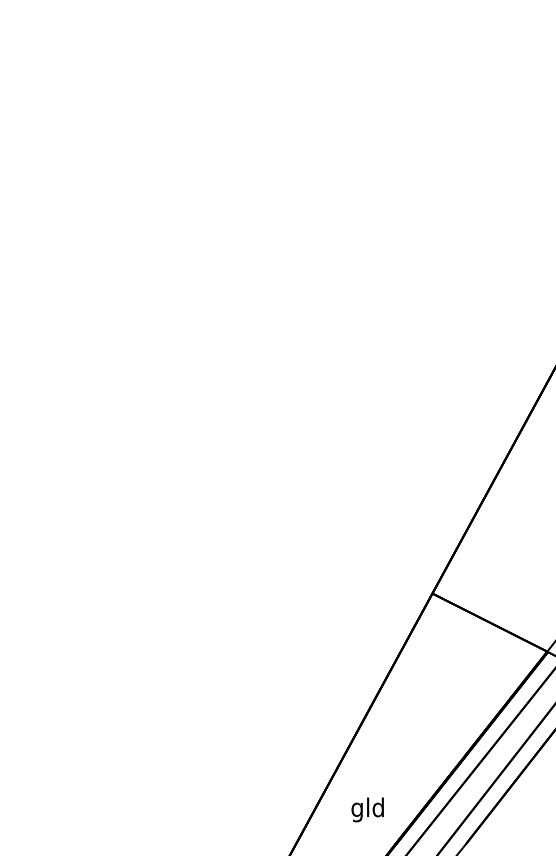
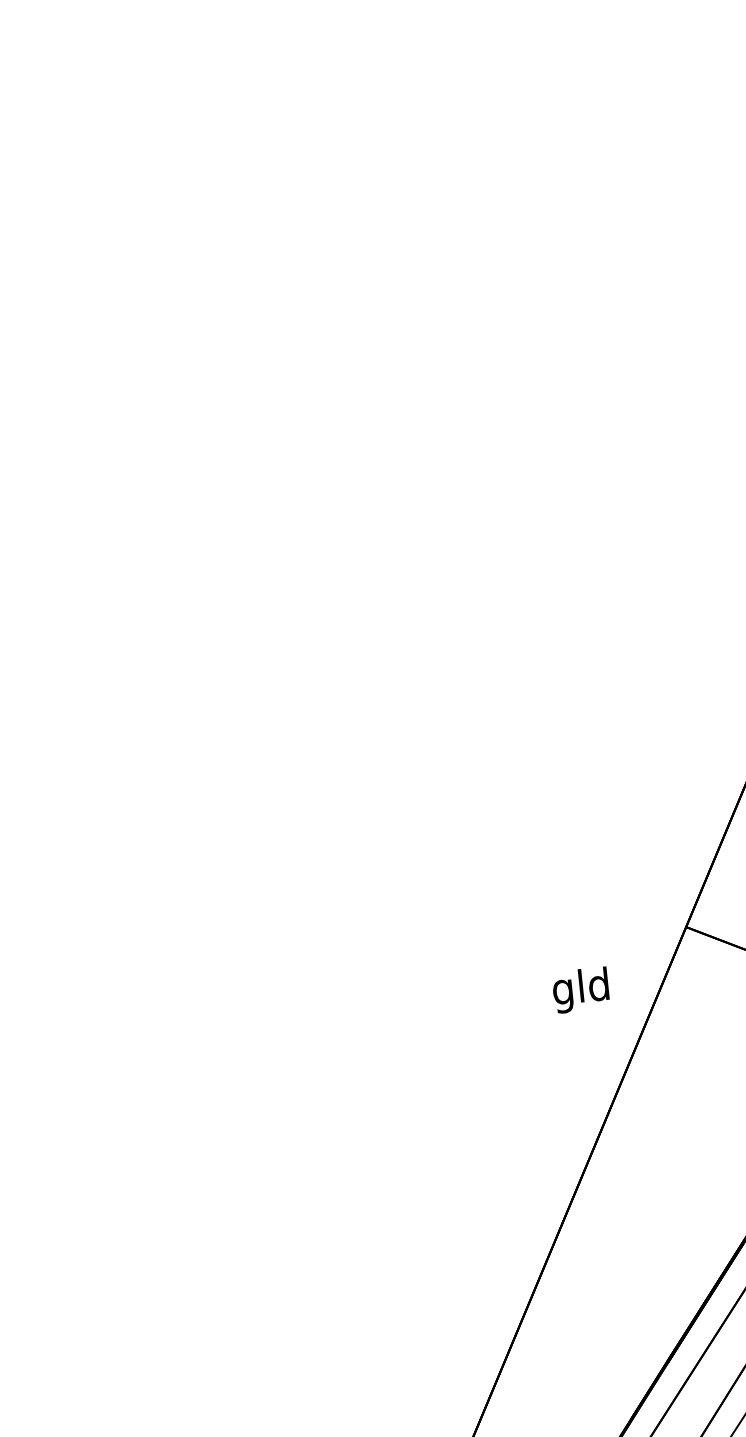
text: (367, 809) -> (580, 989), moved

